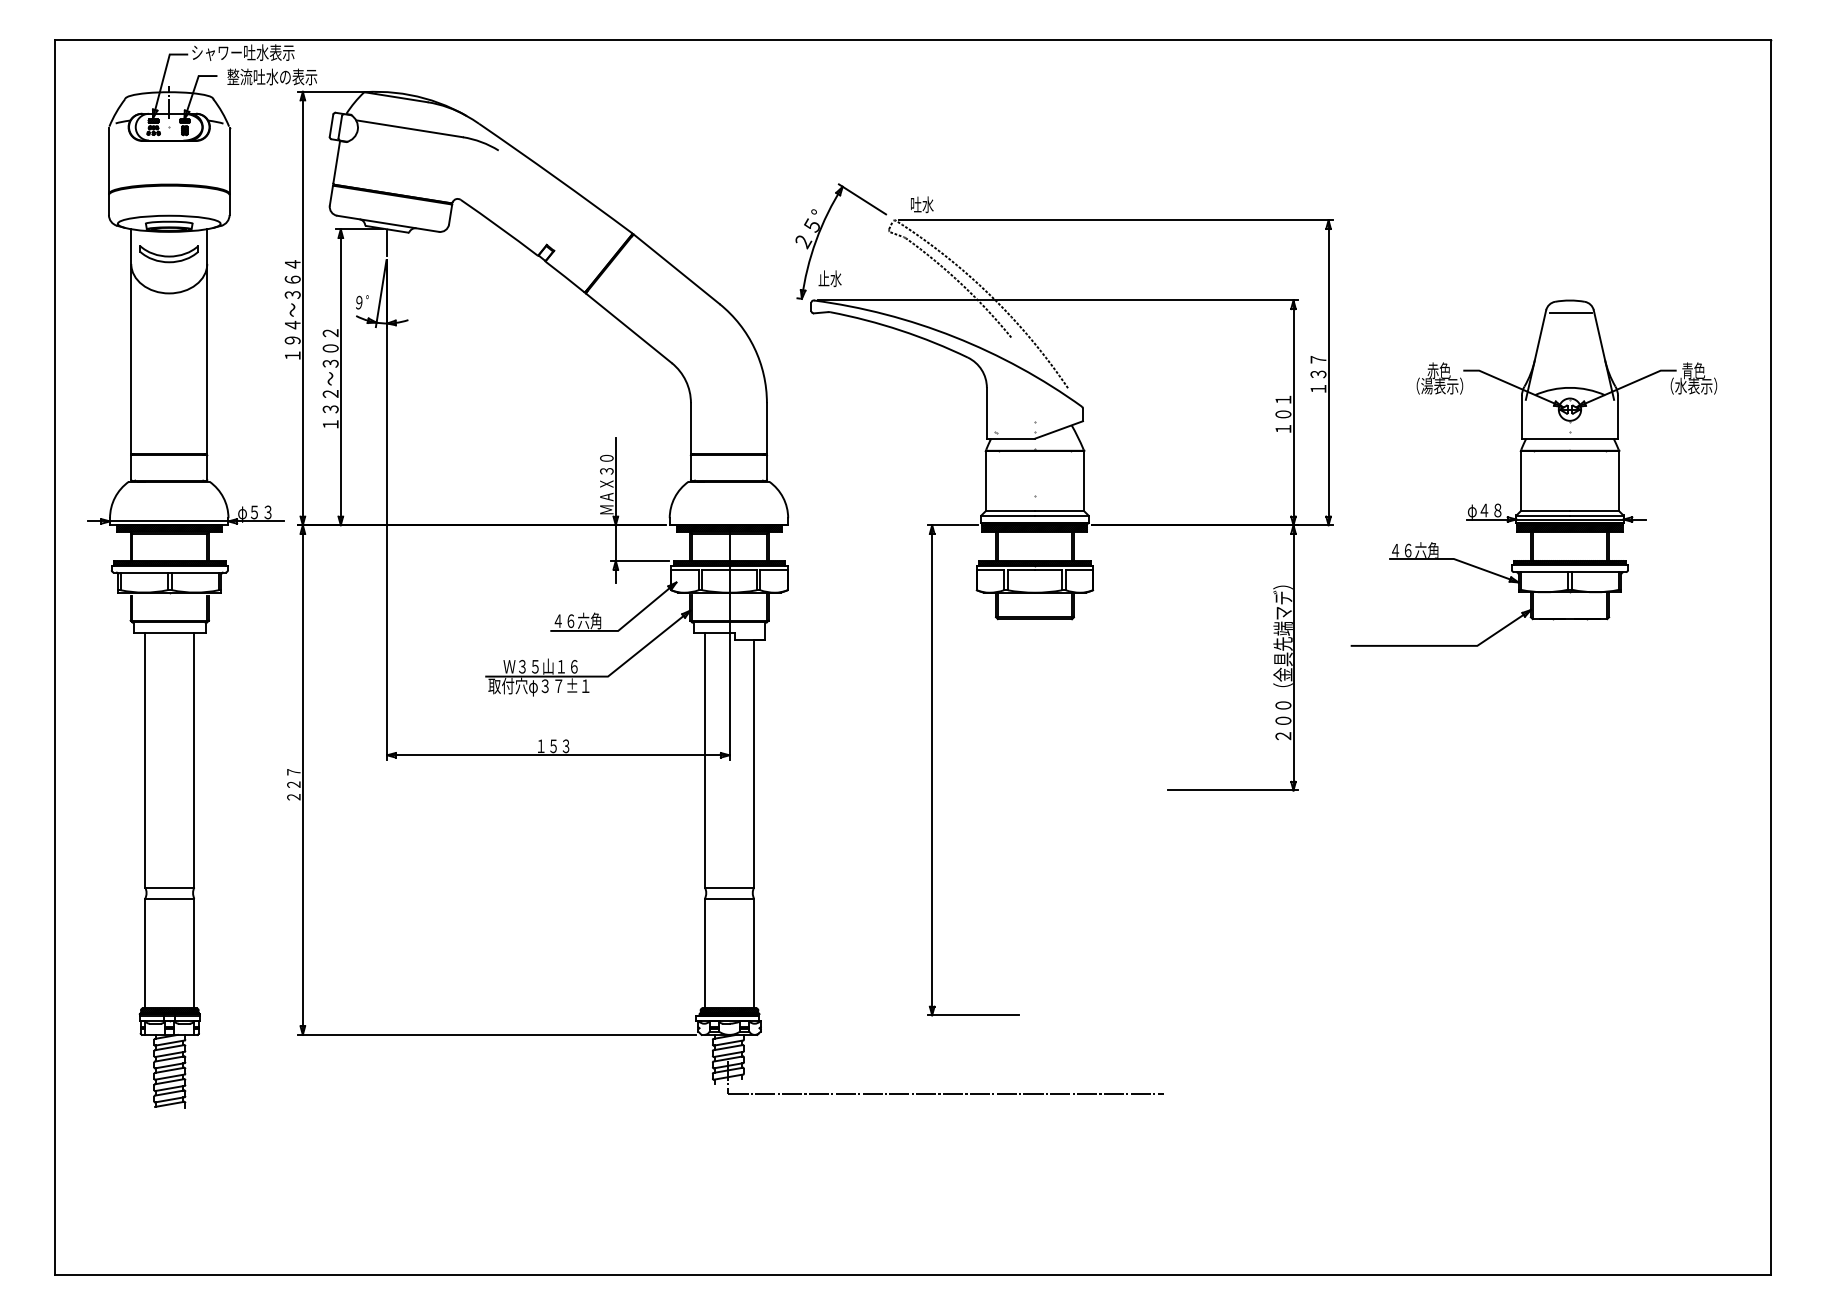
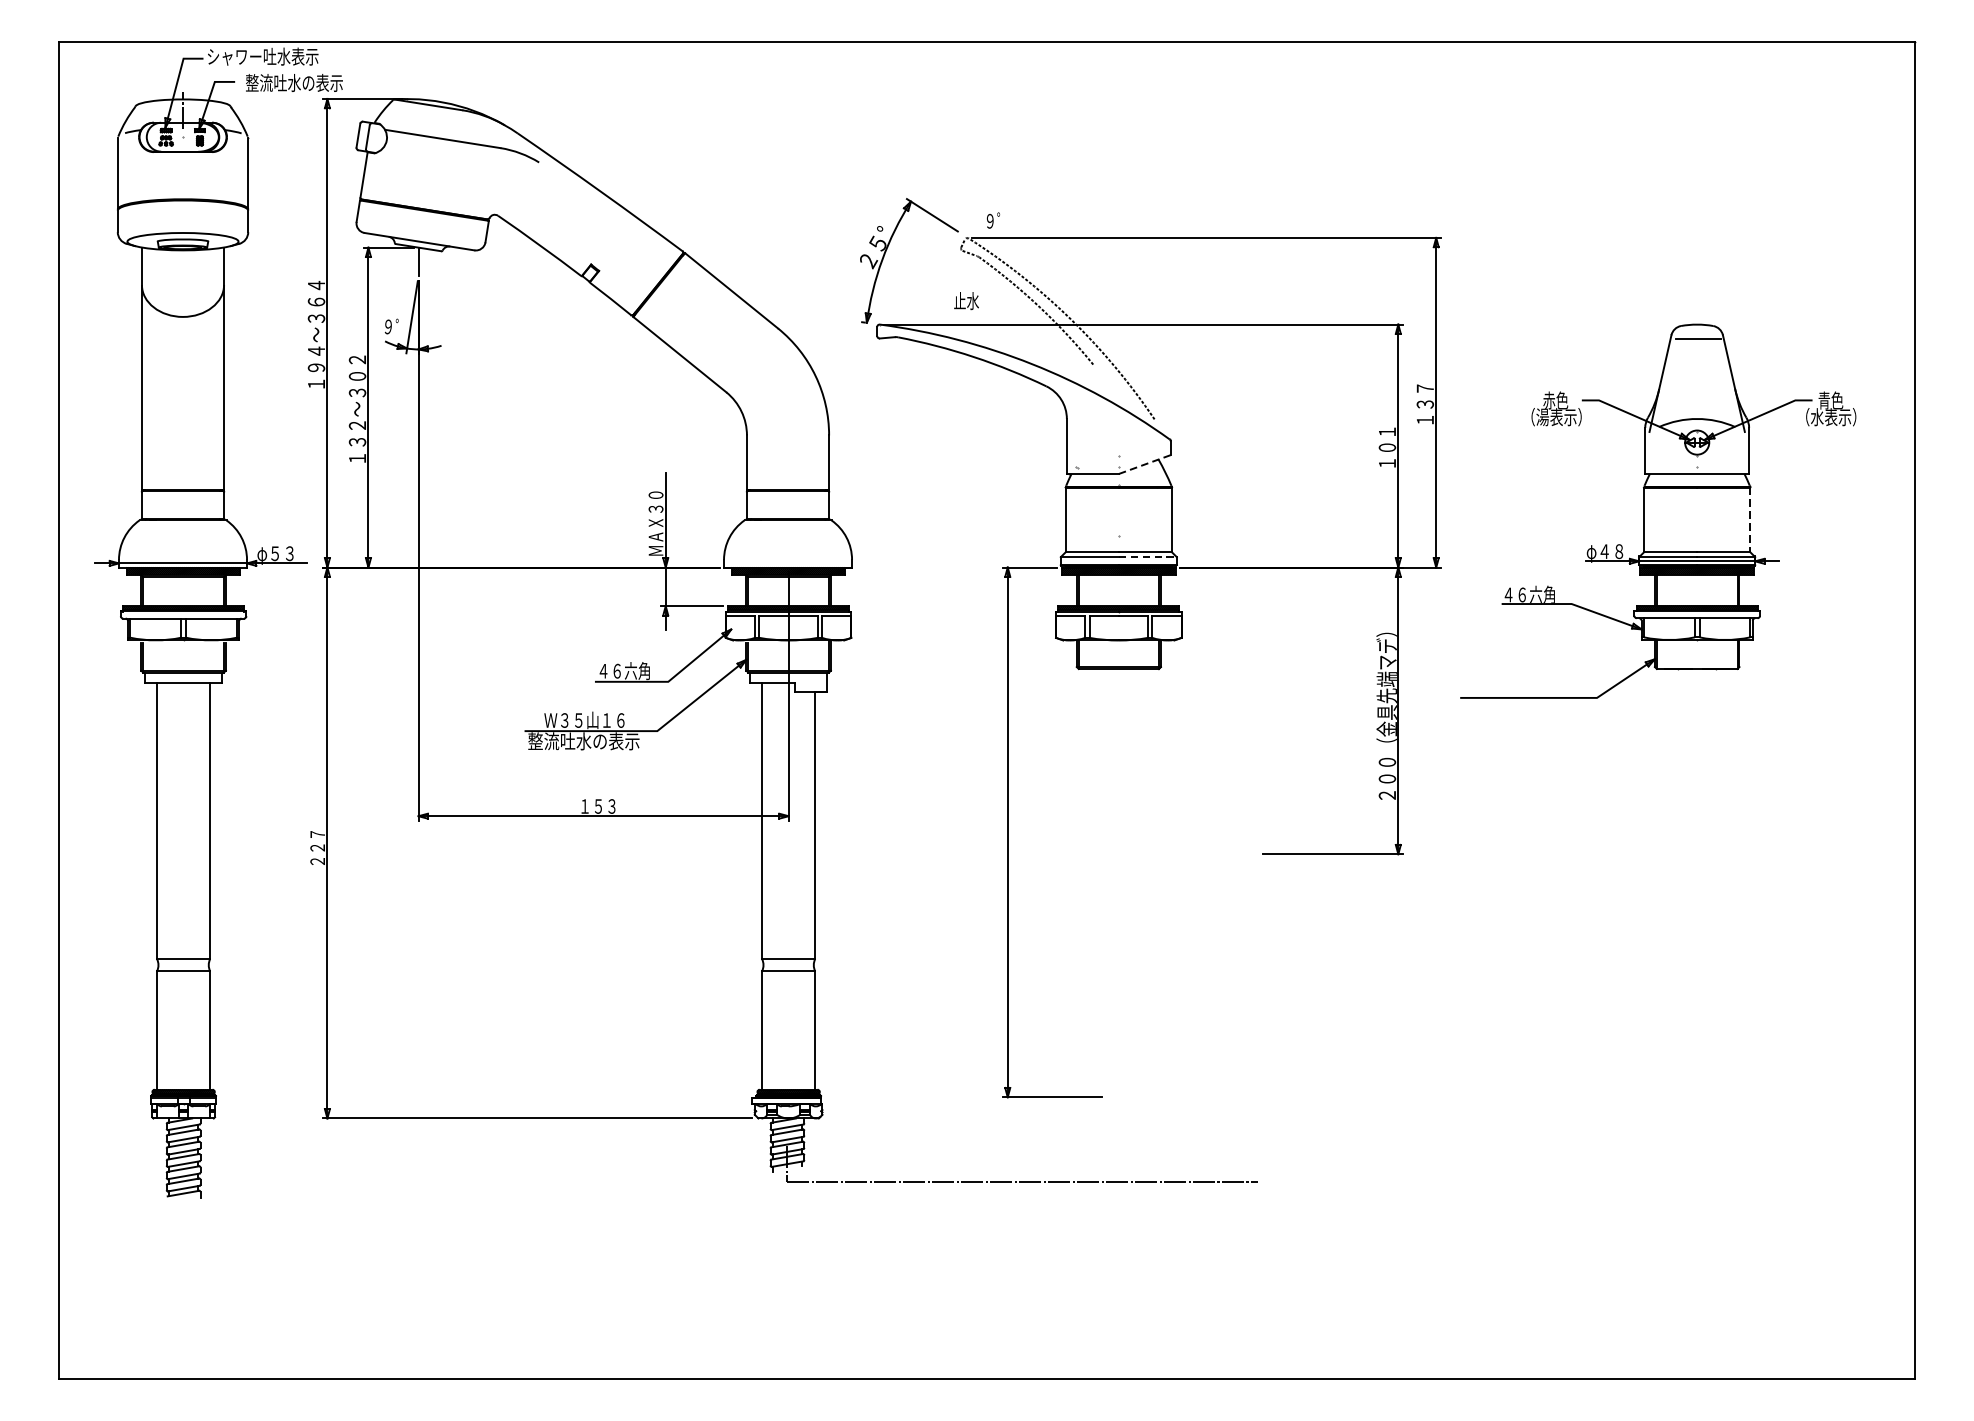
text: (922, 204) -> (997, 220), 吐水 -> ９゜
part: (168, 254) -> (182, 274), removed
text: (829, 278) -> (965, 300), moved
line: (1058, 429) -> (1144, 464), solid -> dashed
line: (1619, 481) -> (1750, 520), solid -> dashed
line: (1061, 515) -> (1147, 556), solid -> dashed
text: (539, 686) -> (583, 741), 取付穴φ３７±１ -> 整流吐水の表示

